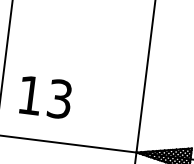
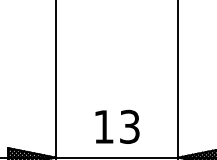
text: (45, 96) -> (117, 126), moved

